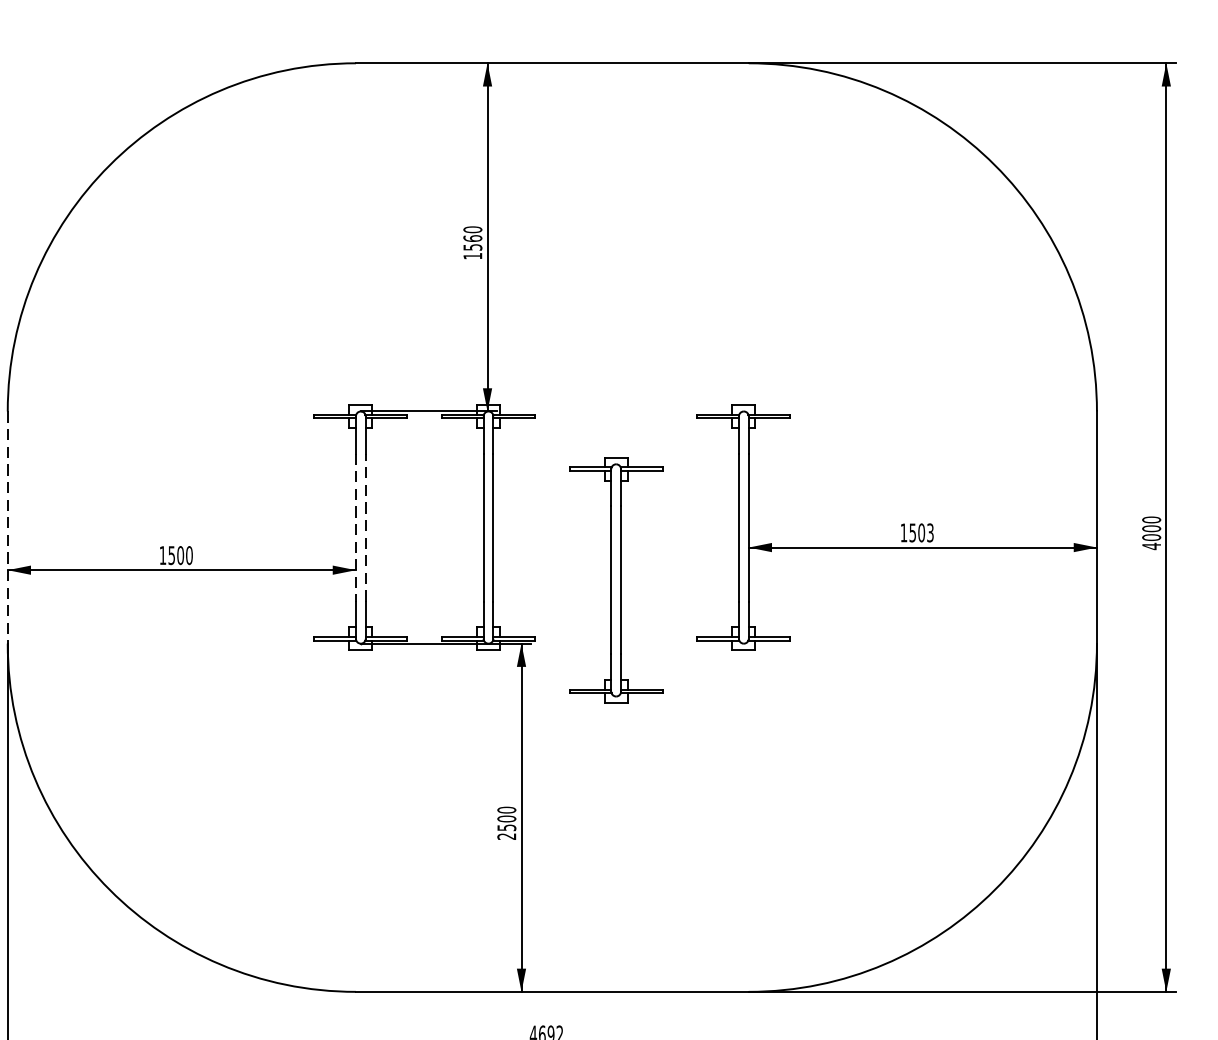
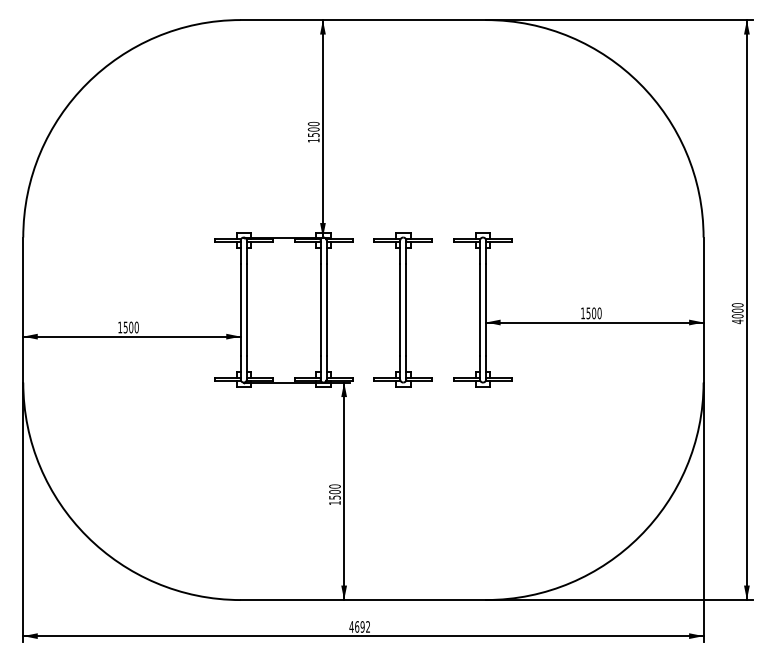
text: (472, 238) -> (313, 129), 1560 -> 1500
line: (365, 526) -> (246, 309), dashed -> solid
line: (8, 528) -> (23, 310), dashed -> solid
line: (355, 528) -> (240, 310), dashed -> solid
text: (930, 533) -> (599, 313), 1503 -> 1500
part: (614, 579) -> (402, 309), moved
text: (506, 837) -> (334, 503), 2500 -> 1500

